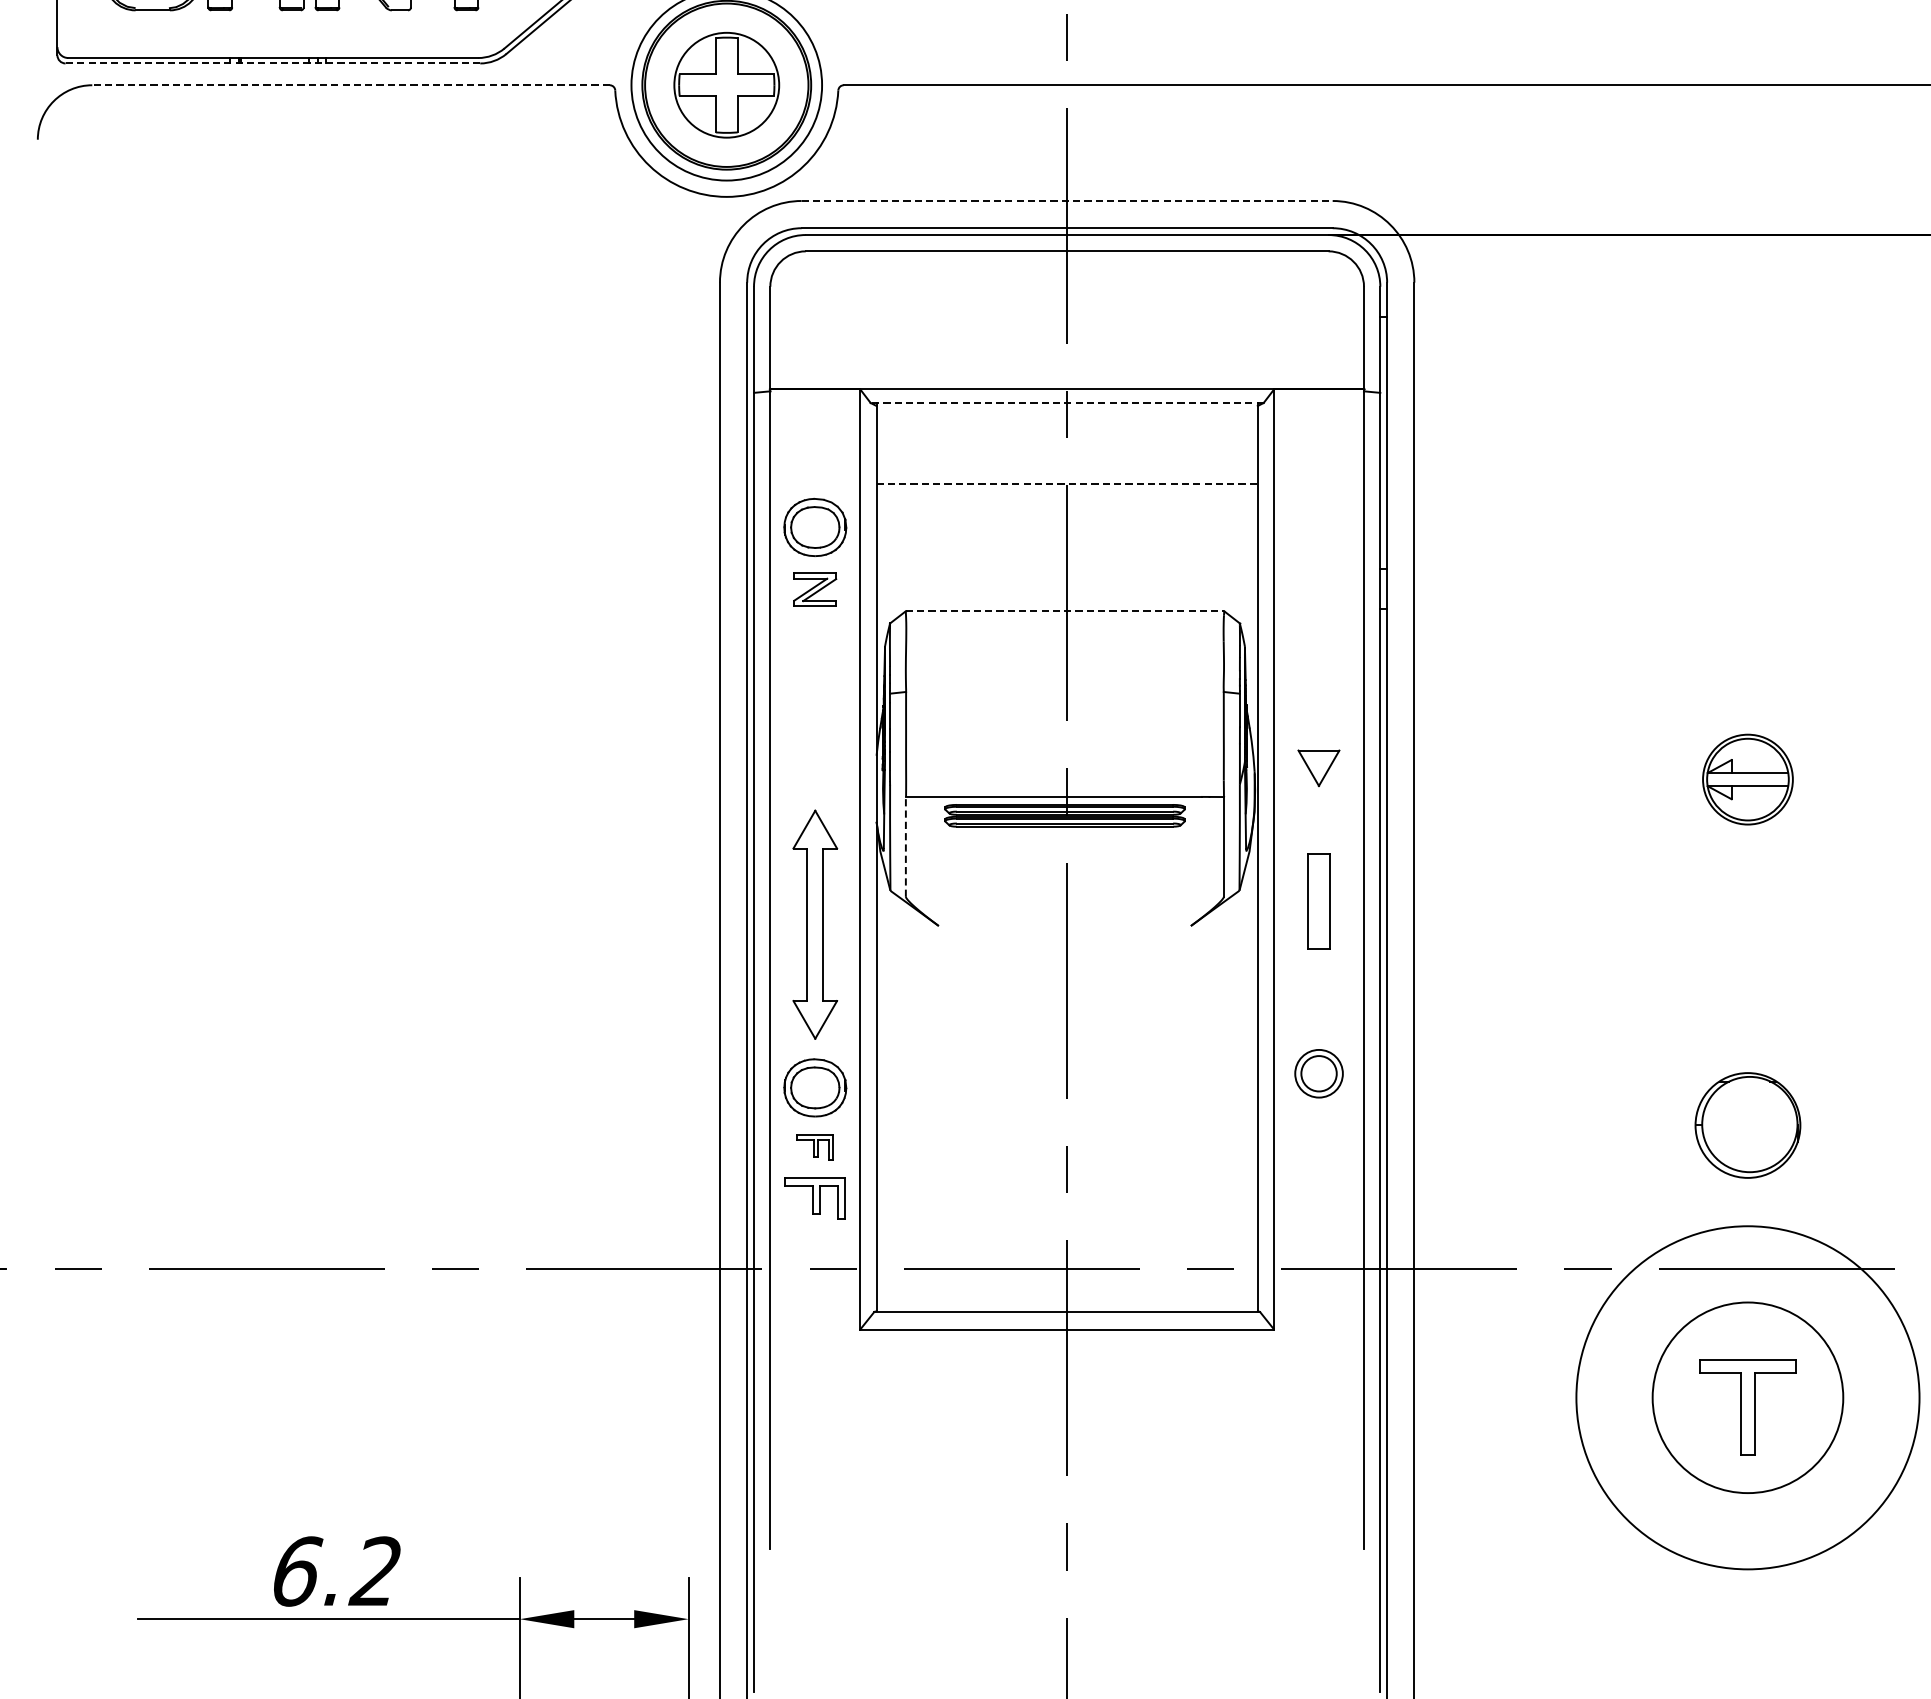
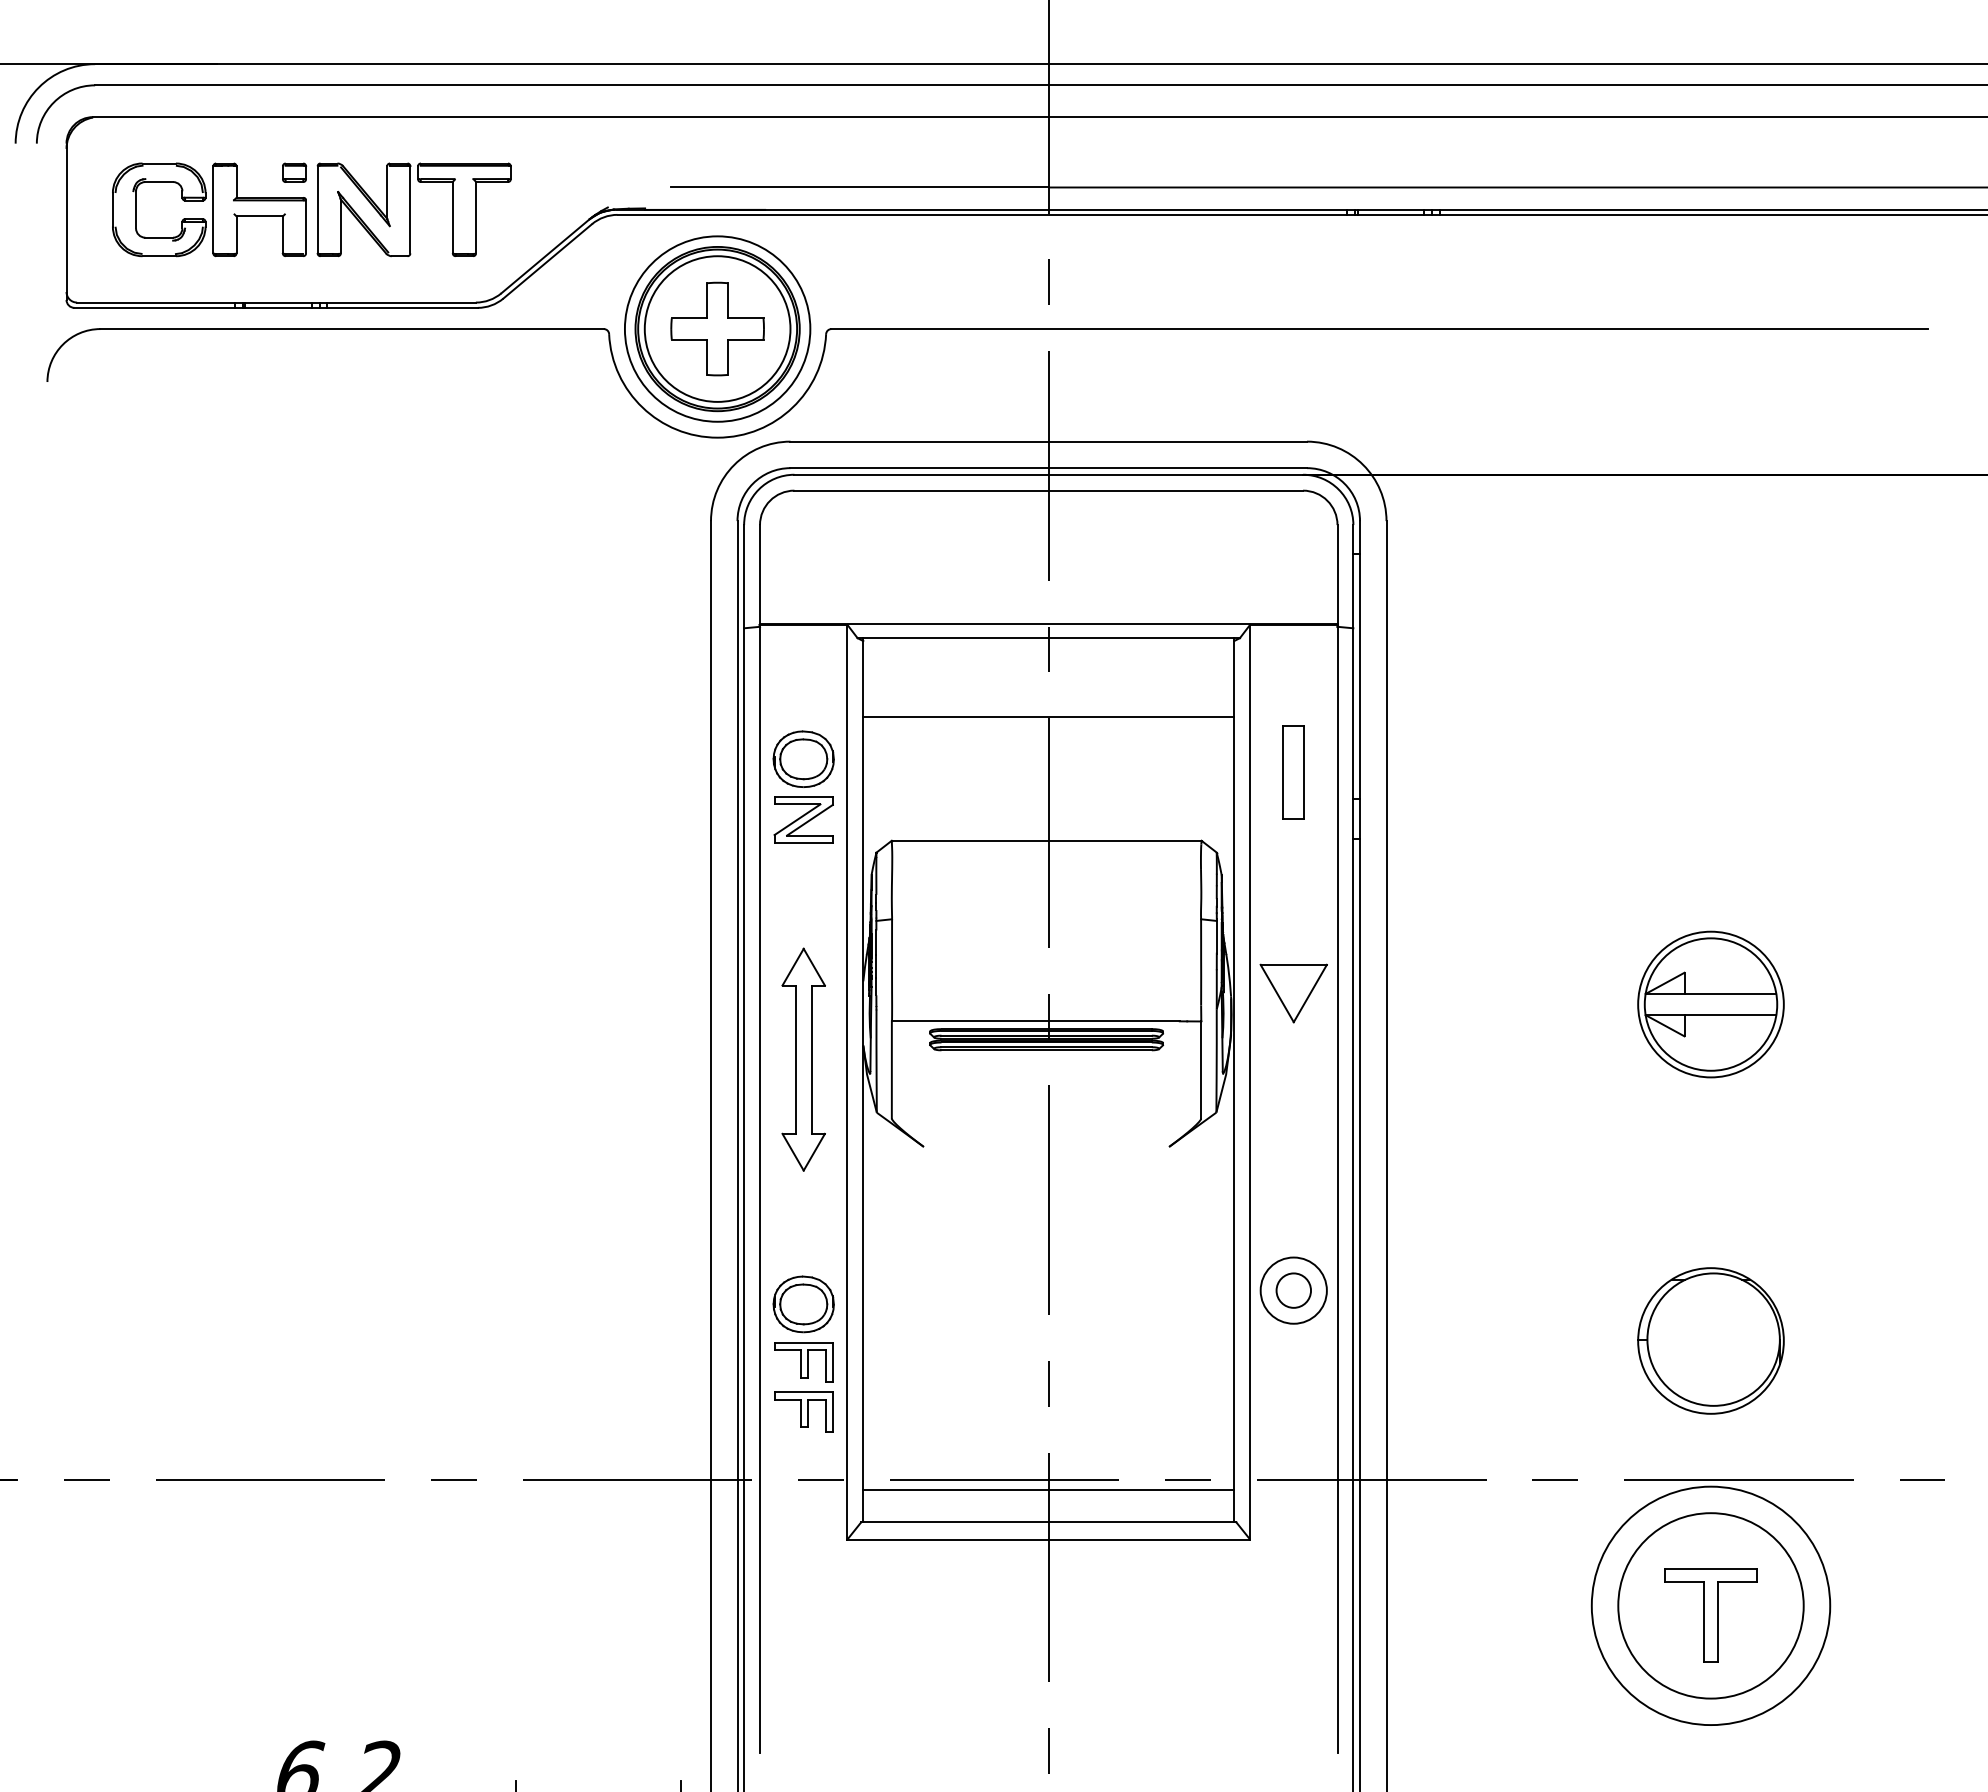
line: (273, 63) -> (276, 307), dashed -> solid
circle: (726, 84) -> (717, 328), size x1.43
line: (351, 85) -> (352, 329), dashed -> solid
line: (1067, 200) -> (1049, 441), dashed -> solid
line: (1066, 403) -> (1048, 638), dashed -> solid
line: (1067, 484) -> (1049, 717), dashed -> solid
part: (815, 589) -> (803, 819), size x1.43
line: (1064, 611) -> (1046, 840), dashed -> solid
part: (1318, 768) -> (1293, 993), size x1.67
part: (1747, 779) -> (1710, 1004), size x1.67
line: (905, 846) -> (891, 1069), dashed -> solid
part: (1318, 900) -> (1293, 772), moved
part: (815, 924) -> (803, 1059), moved
circle: (1318, 1073) -> (1293, 1290), size x1.43
part: (1747, 1125) -> (1710, 1340), size x1.43
part: (815, 1147) -> (803, 1362), size x1.67
line: (1066, 1278) -> (1048, 1489), added
circle: (1747, 1397) -> (1710, 1605), size x0.71

